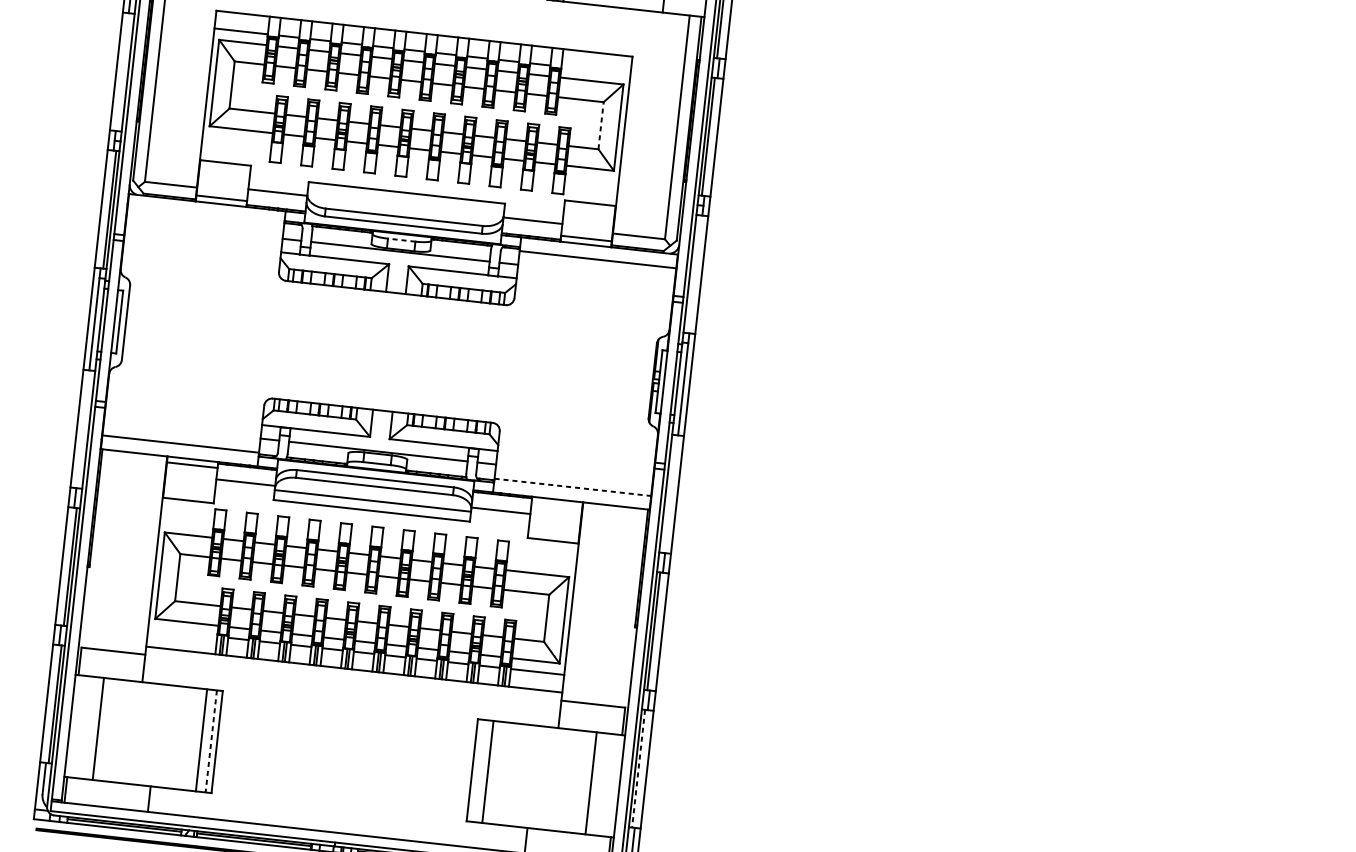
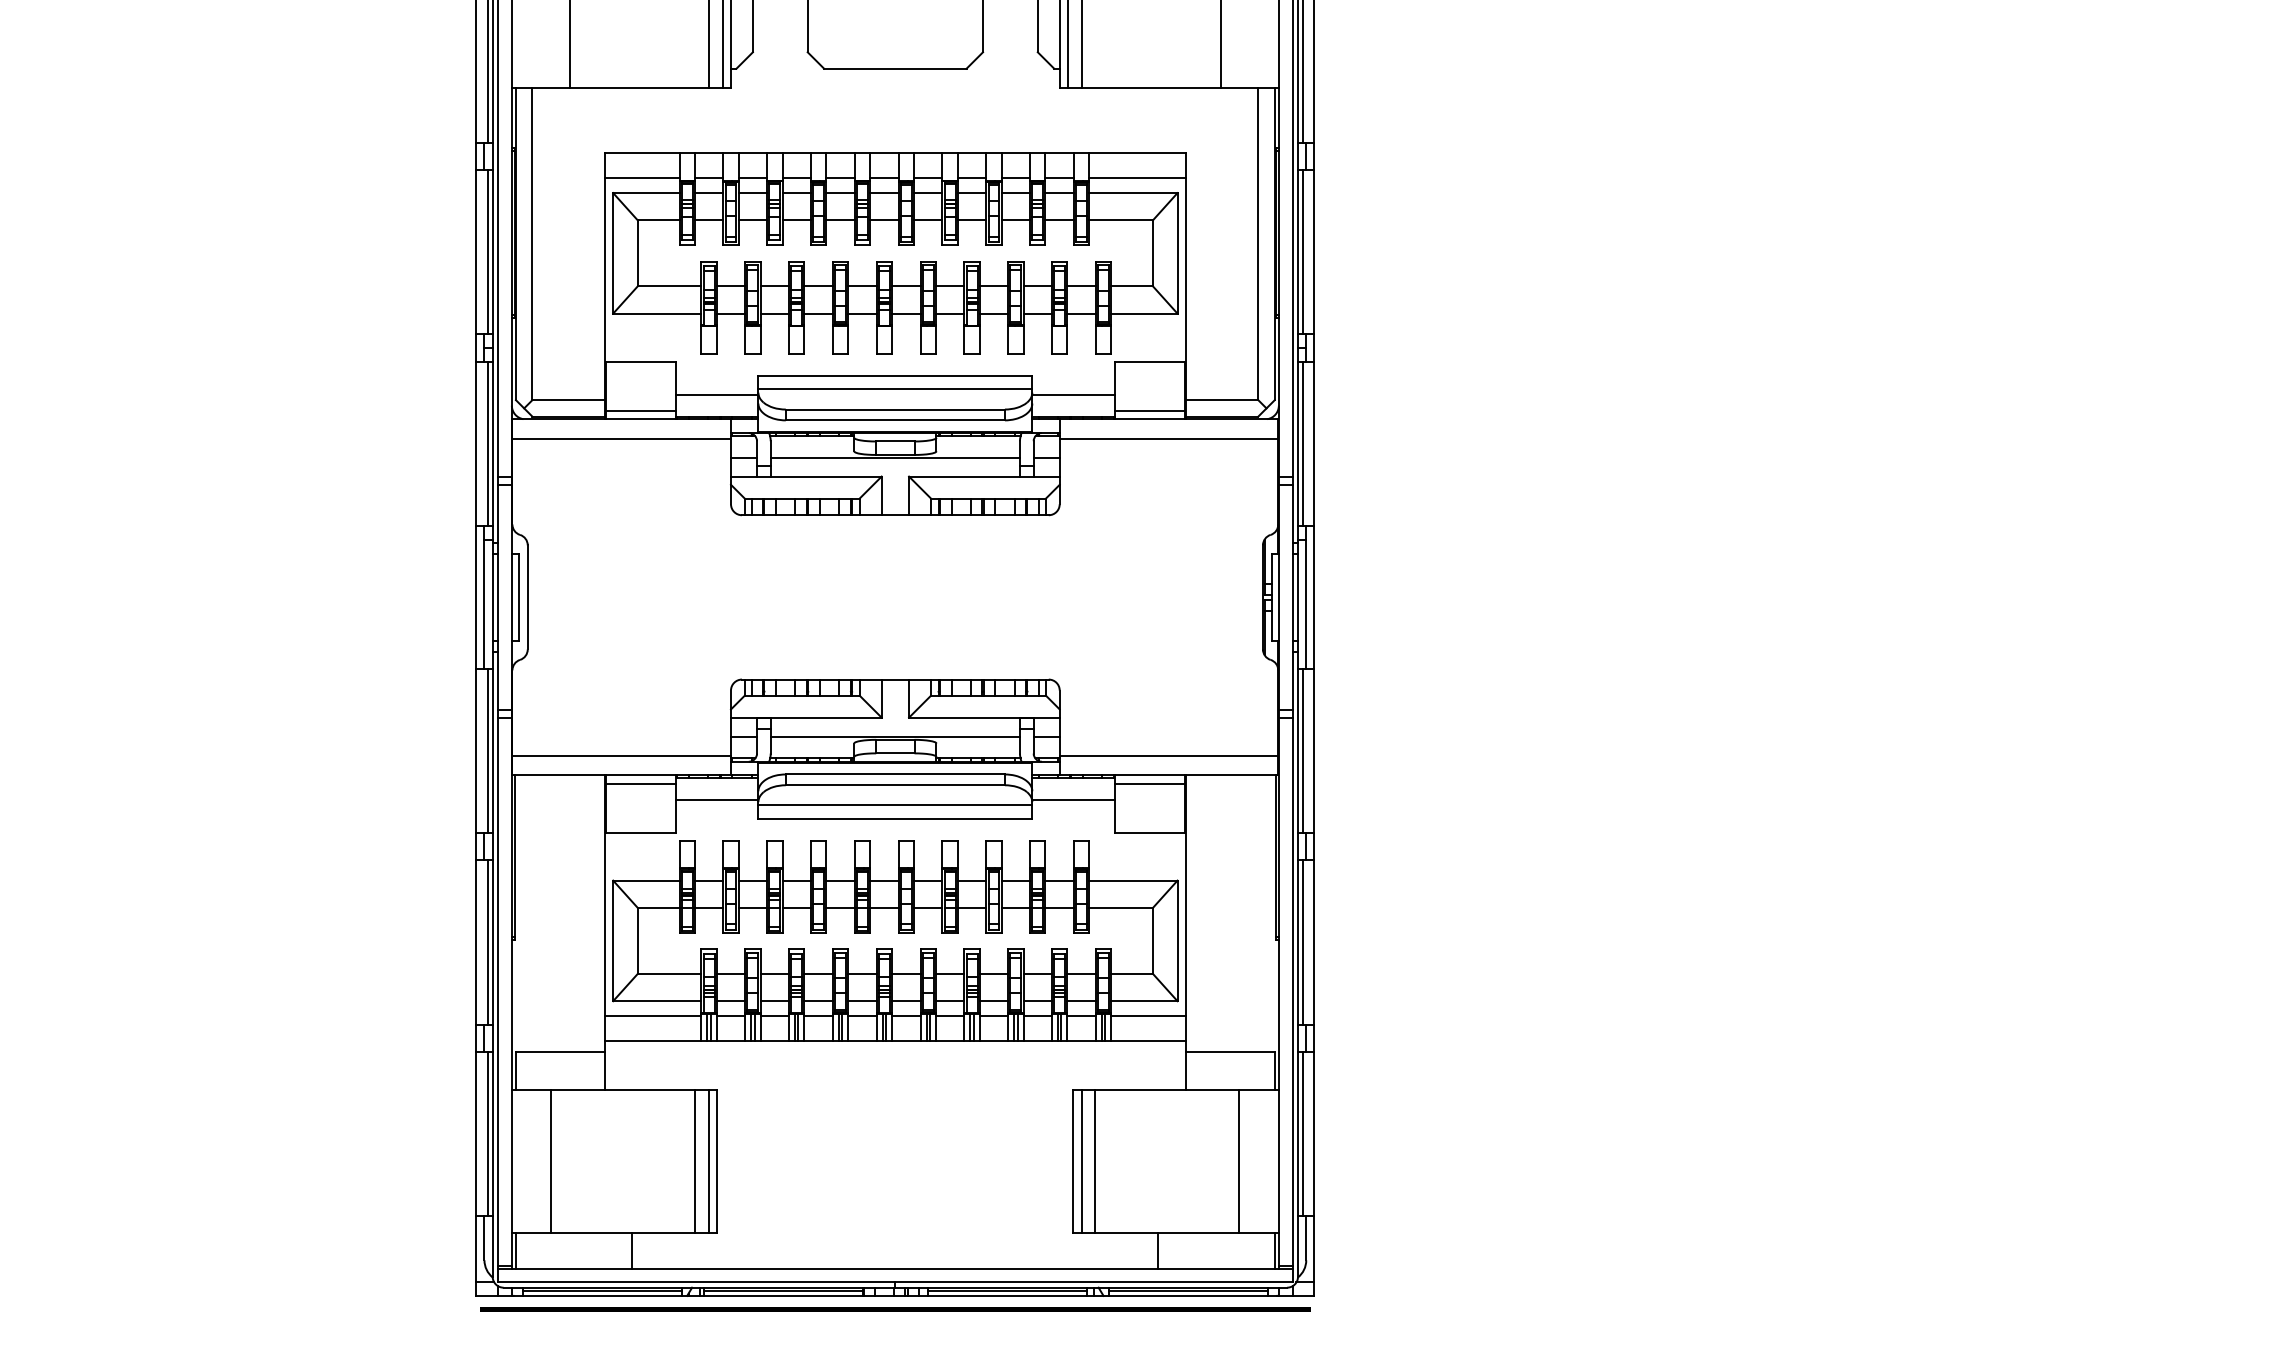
line: (595, 70) -> (1137, 178), added
line: (125, 72) -> (488, 252), added
line: (600, 125) -> (1152, 253), dashed -> solid
line: (405, 202) -> (895, 389), added
line: (205, 216) -> (621, 438), added
line: (401, 240) -> (894, 441), dashed -> solid
line: (693, 273) -> (1302, 443), added
line: (85, 429) -> (488, 750), added
line: (573, 487) -> (1169, 756), dashed -> solid
line: (668, 493) -> (1302, 750), added
line: (556, 505) -> (1149, 783), added
line: (182, 633) -> (653, 1016), added
line: (211, 742) -> (709, 1162), dashed -> solid
line: (638, 768) -> (1302, 1134), dashed -> solid
line: (478, 770) -> (1081, 1161), added

